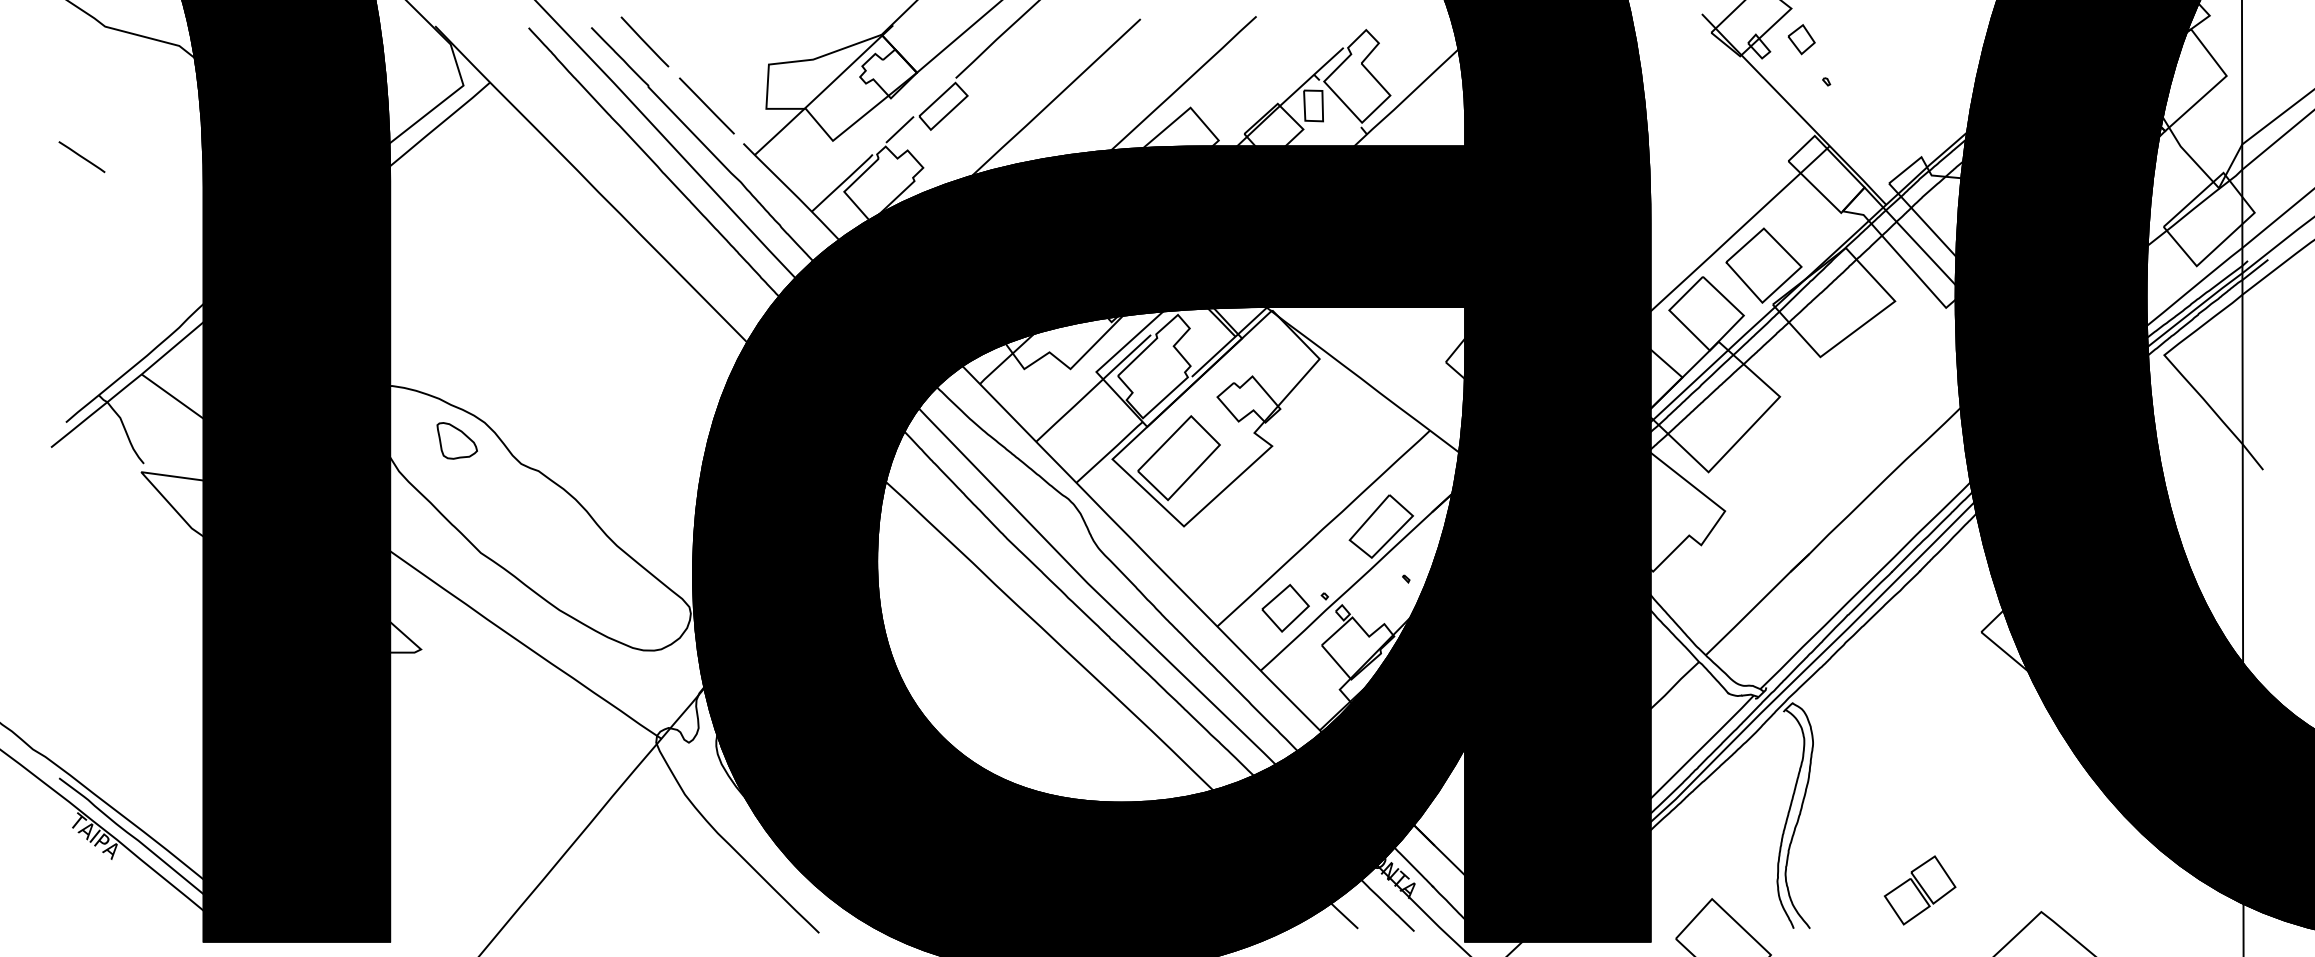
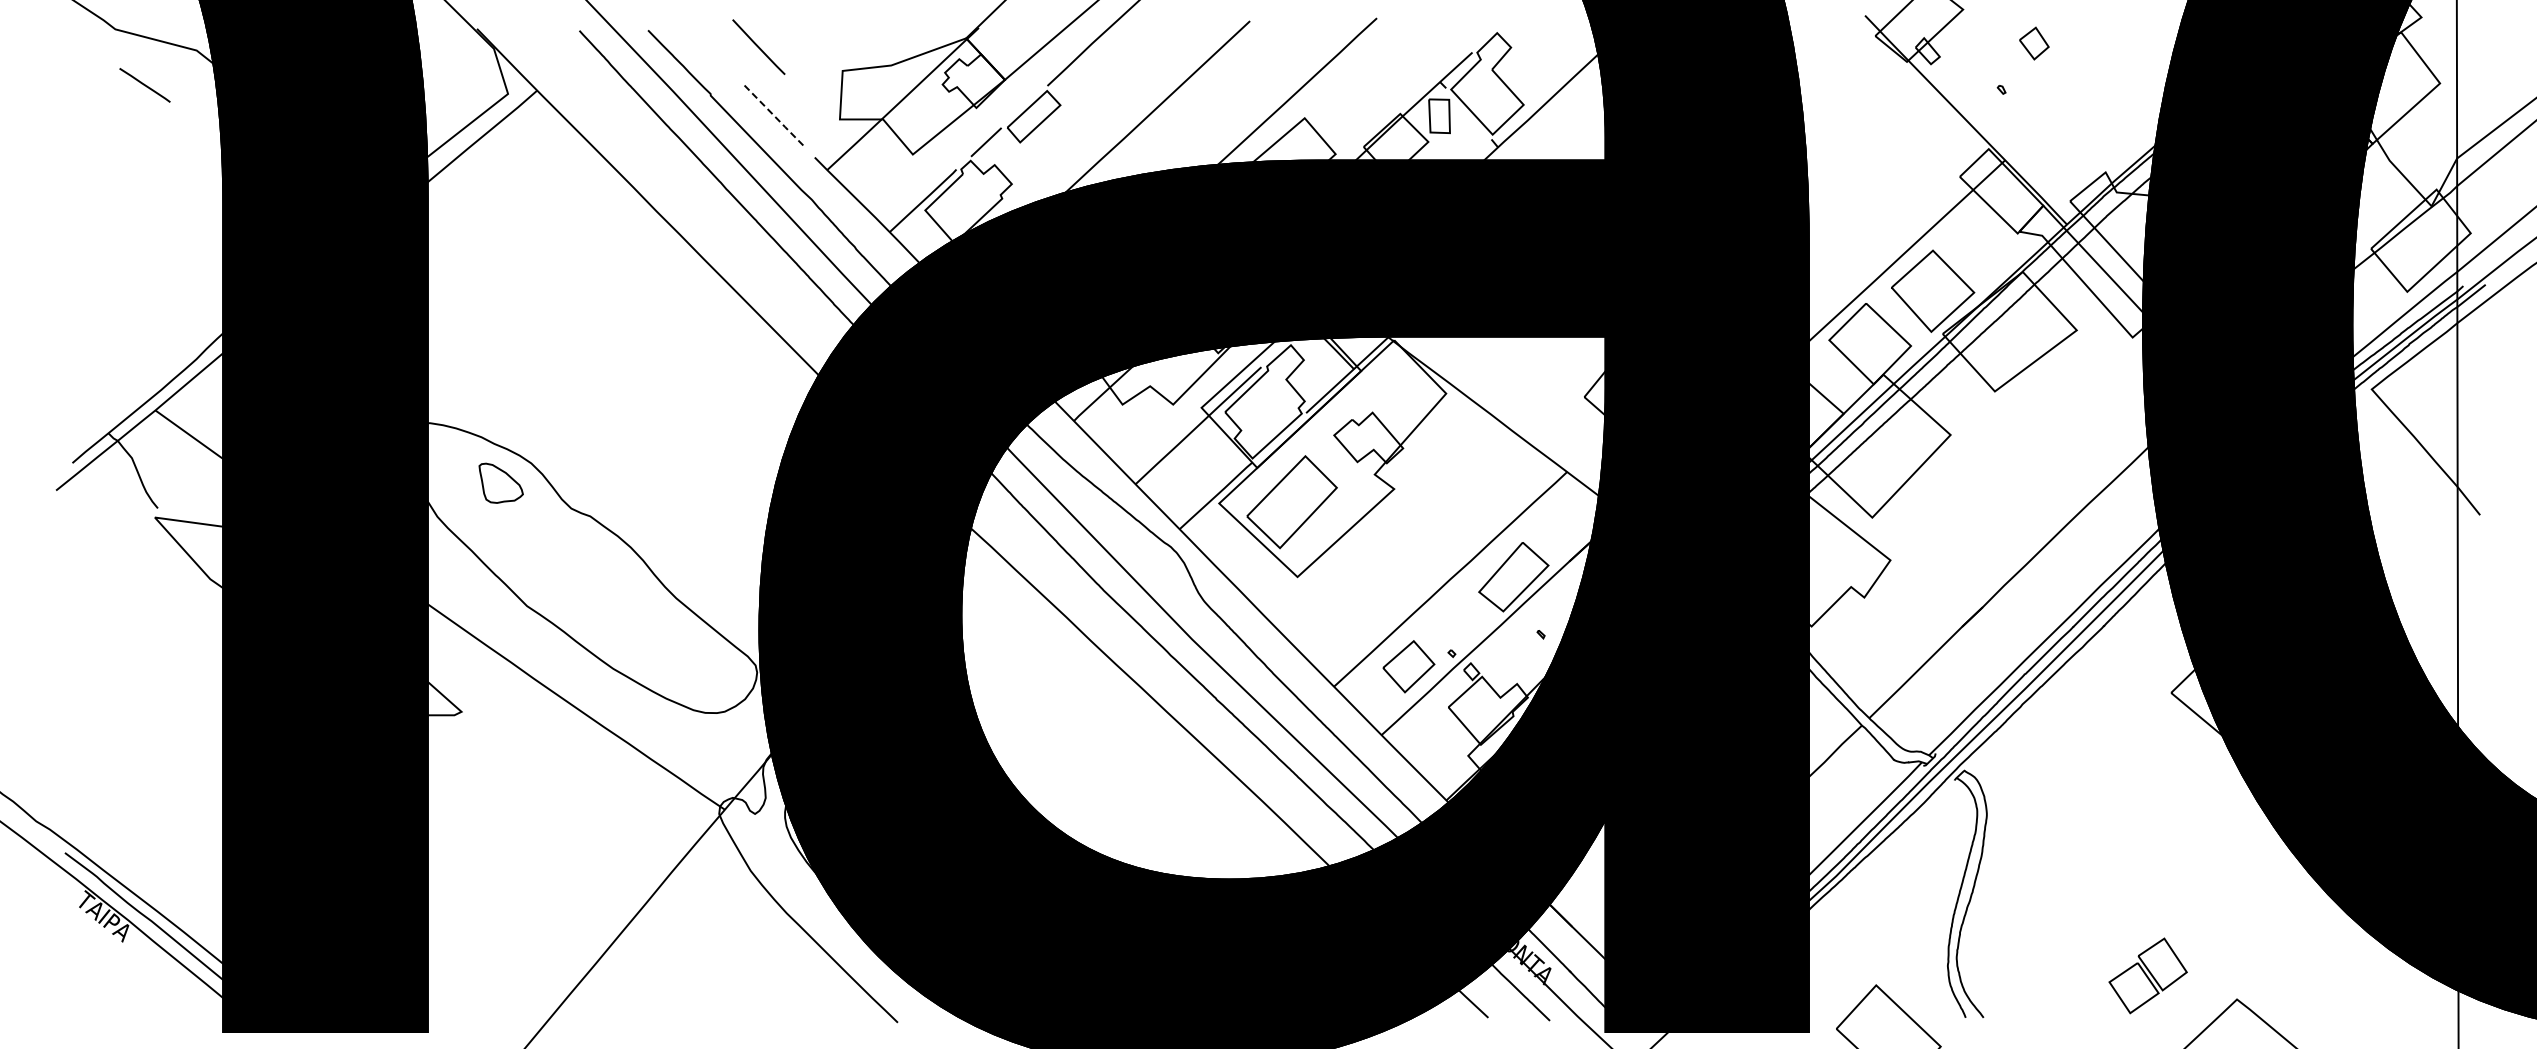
part: (1801, 39) -> (2034, 43), moved
line: (644, 41) -> (758, 46), moved
line: (707, 106) -> (775, 116), solid -> dashed
line: (81, 157) -> (144, 85), moved
part: (1919, 890) -> (2147, 975), moved

